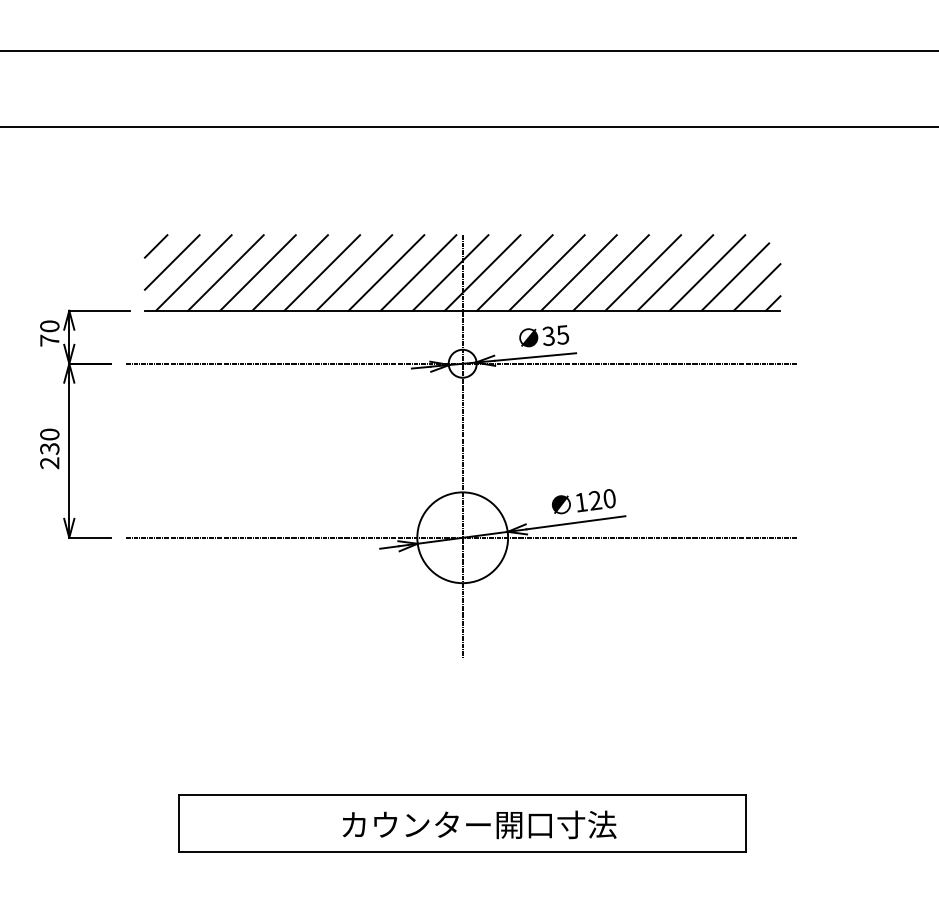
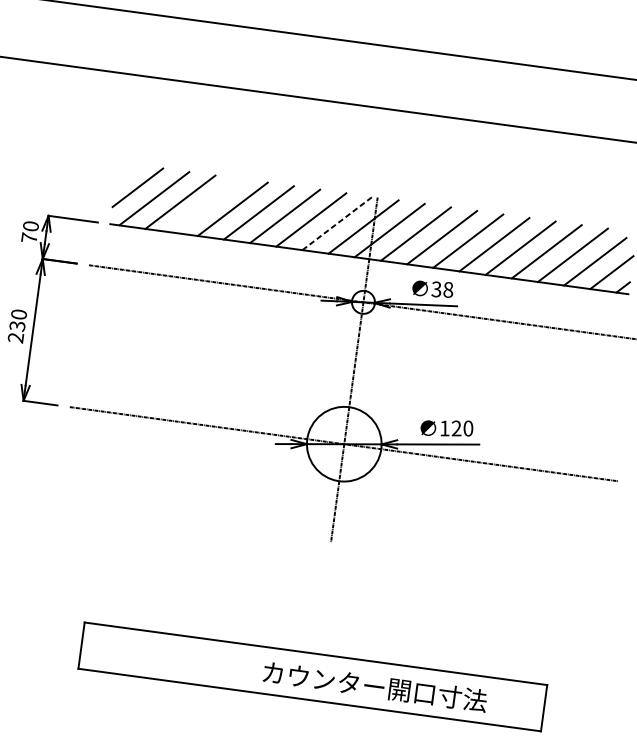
line: (155, 246) -> (125, 172), removed
line: (257, 272) -> (206, 205), removed
line: (418, 272) -> (337, 223), solid -> dashed
text: (563, 334) -> (448, 289), 35 -> 38
text: (479, 824) -> (375, 686), moved

